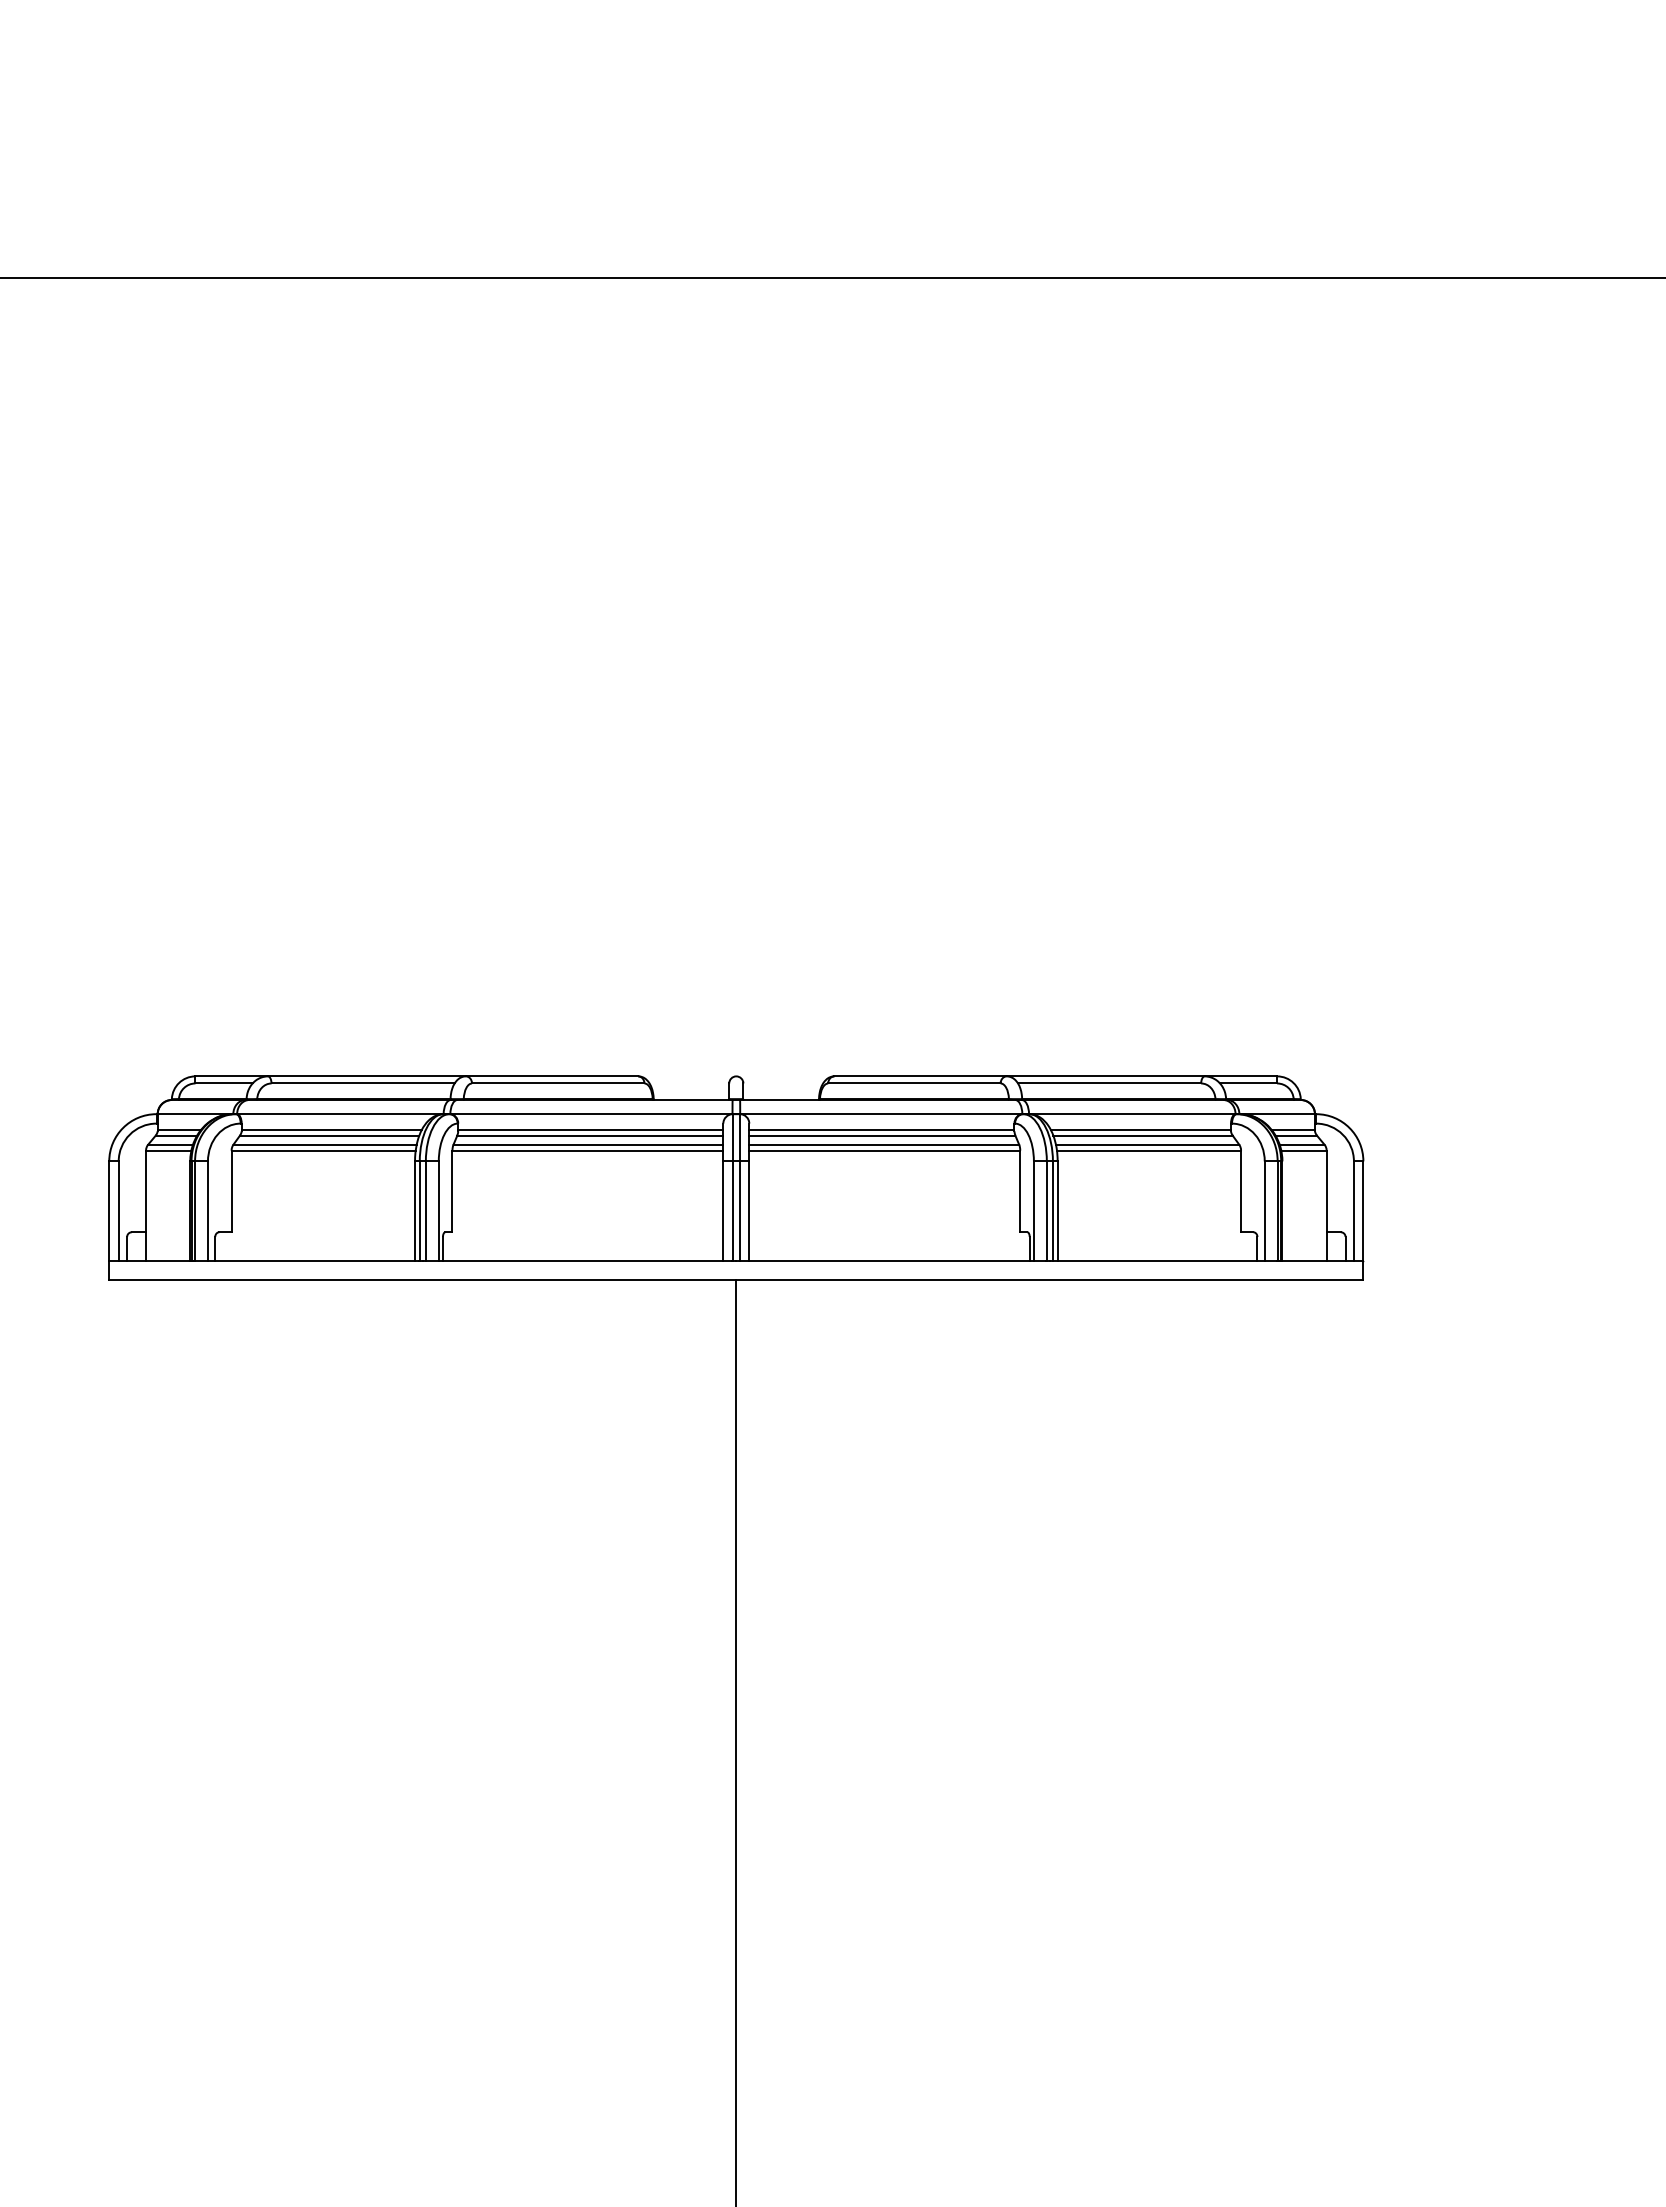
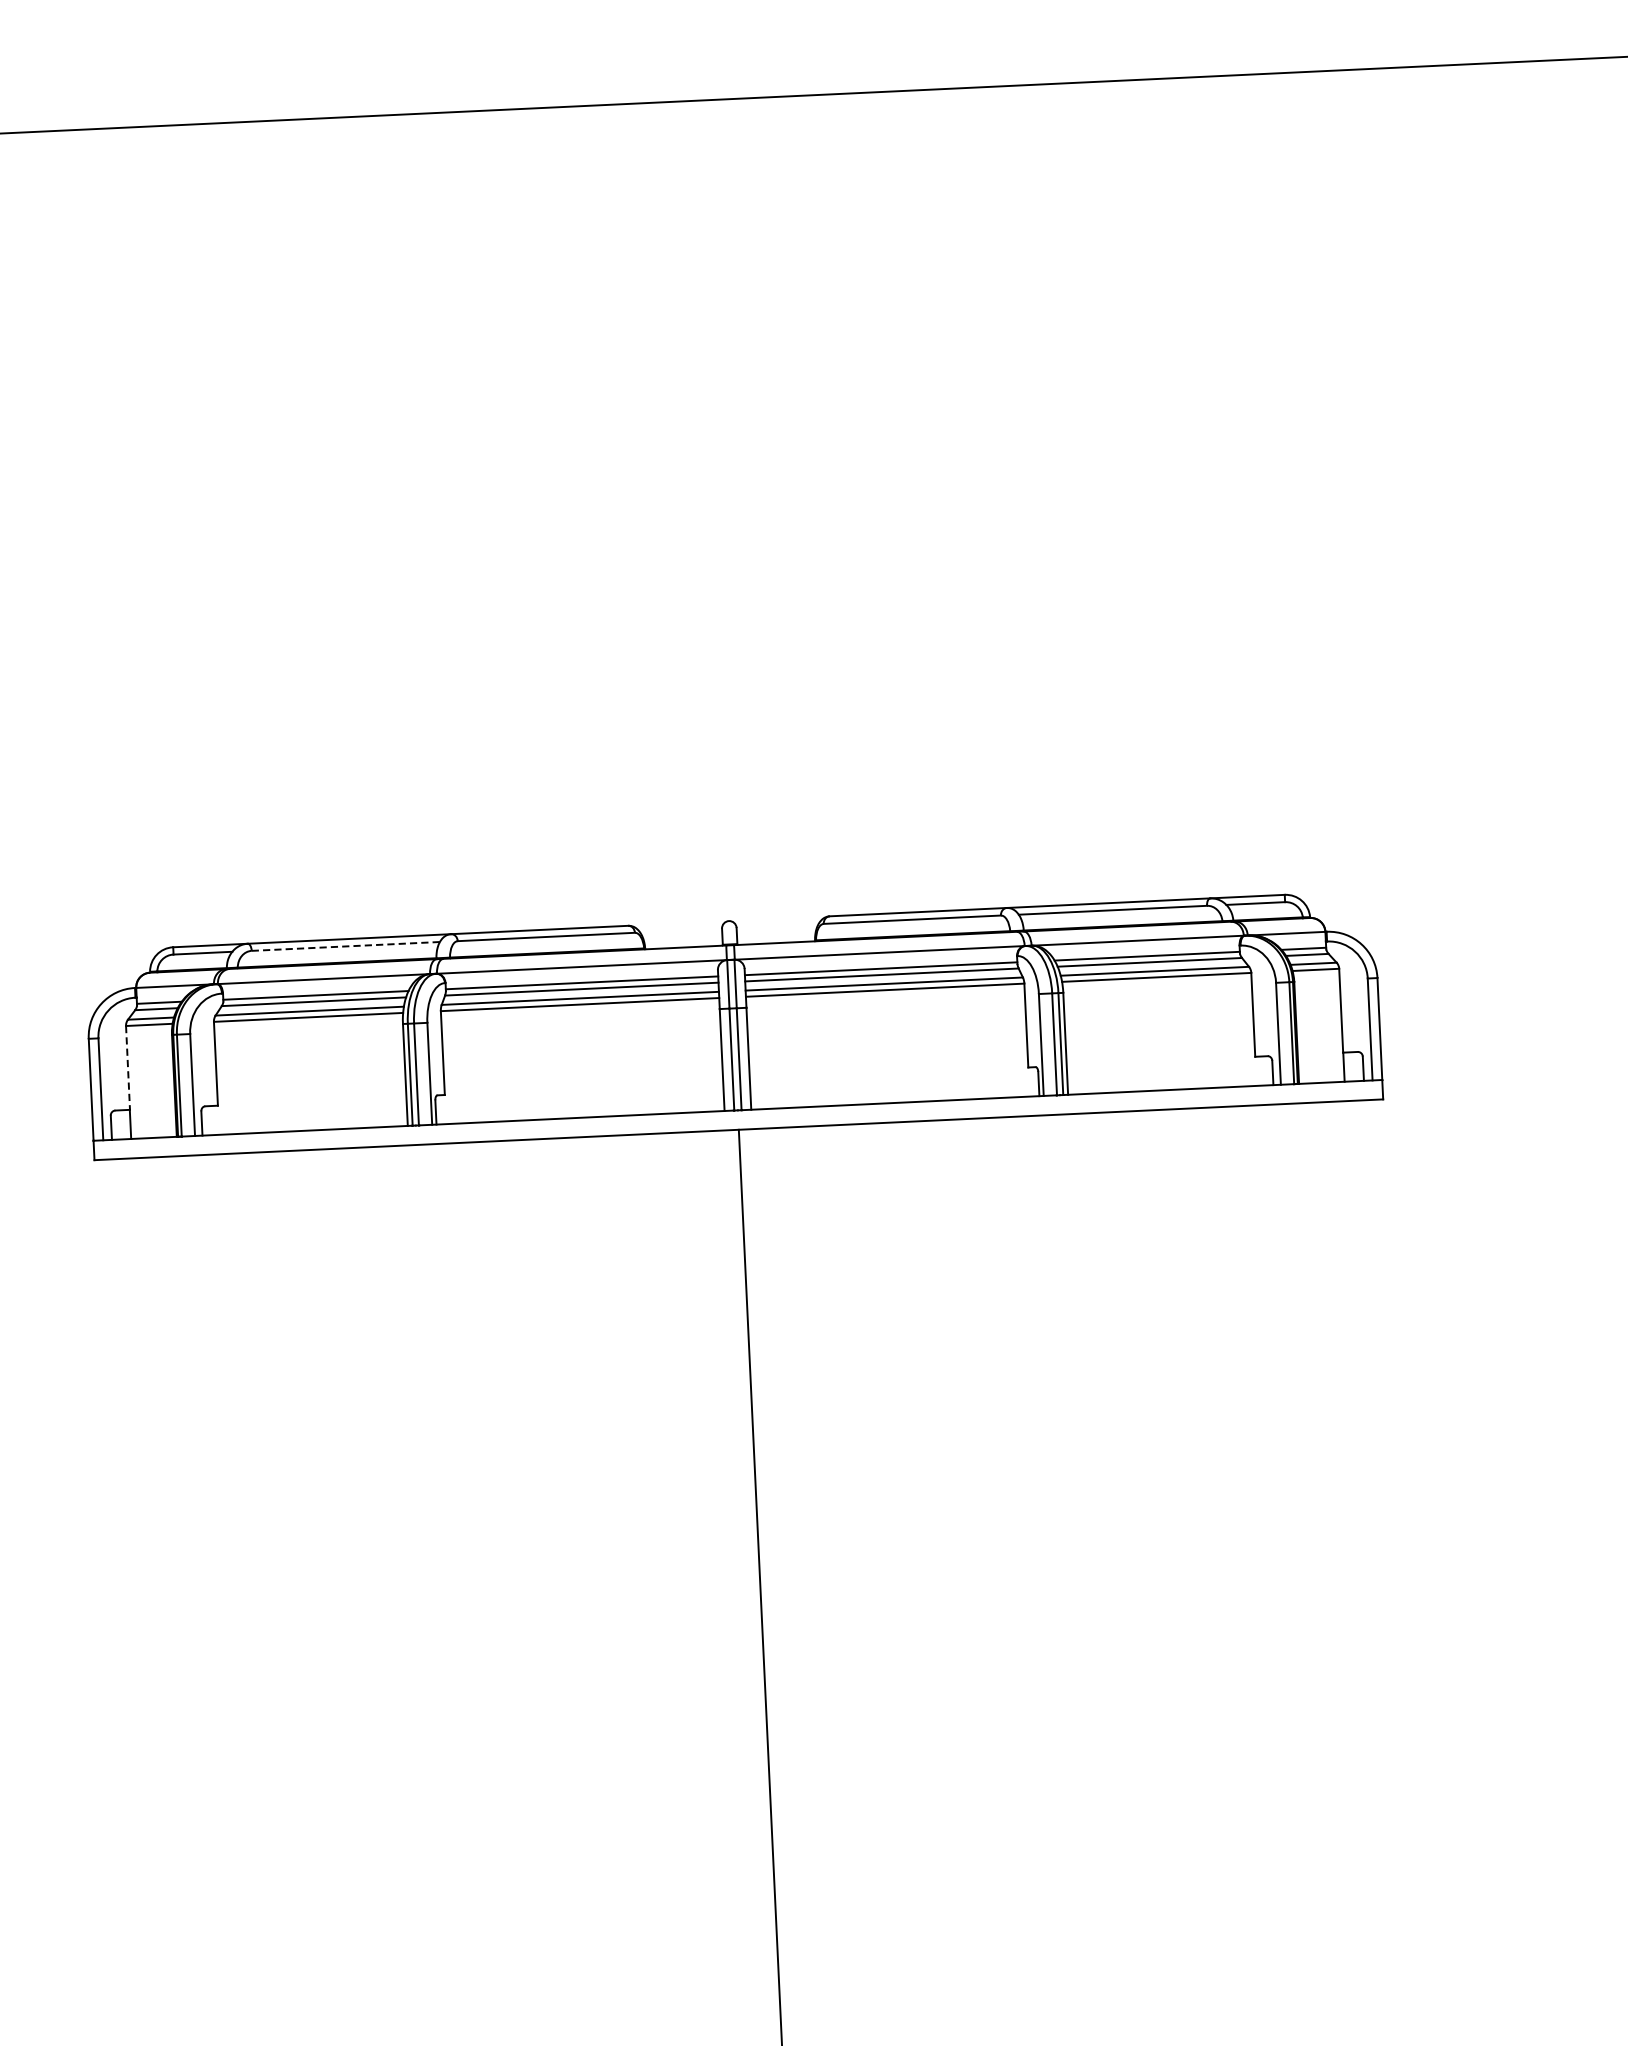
line: (363, 1083) -> (346, 946), solid -> dashed
line: (146, 1191) -> (128, 1067), solid -> dashed

